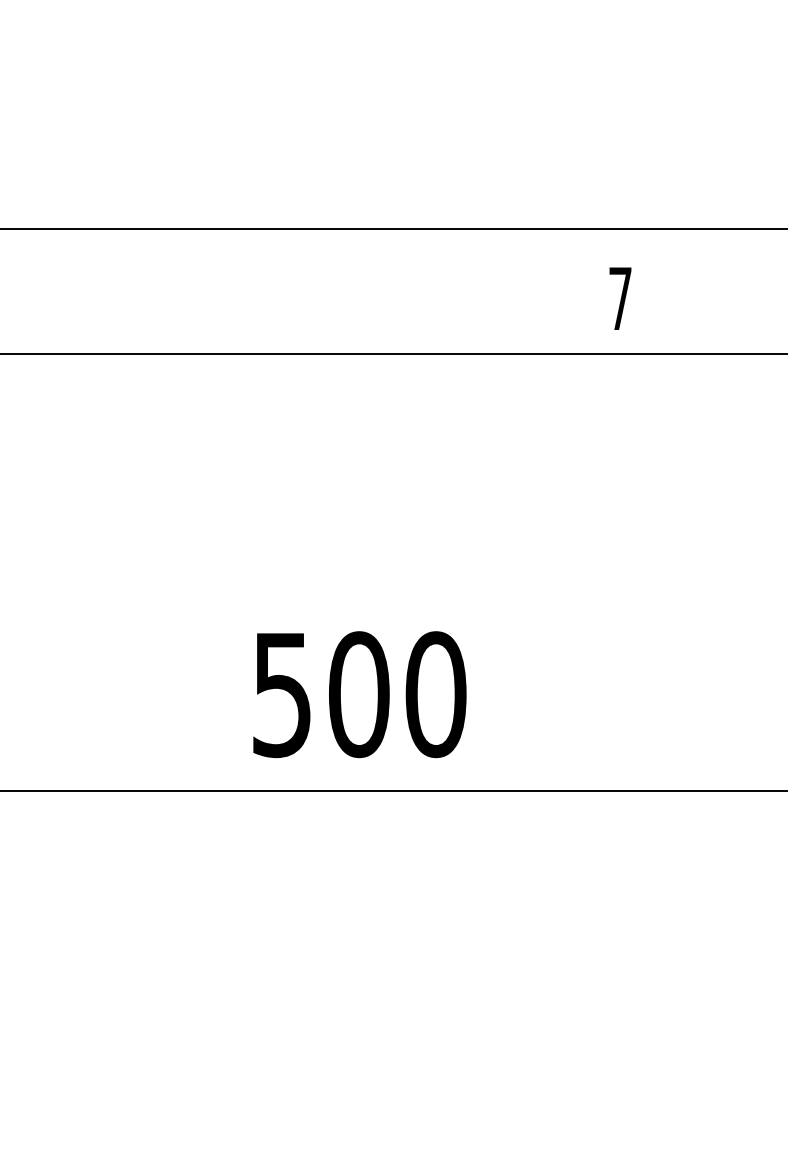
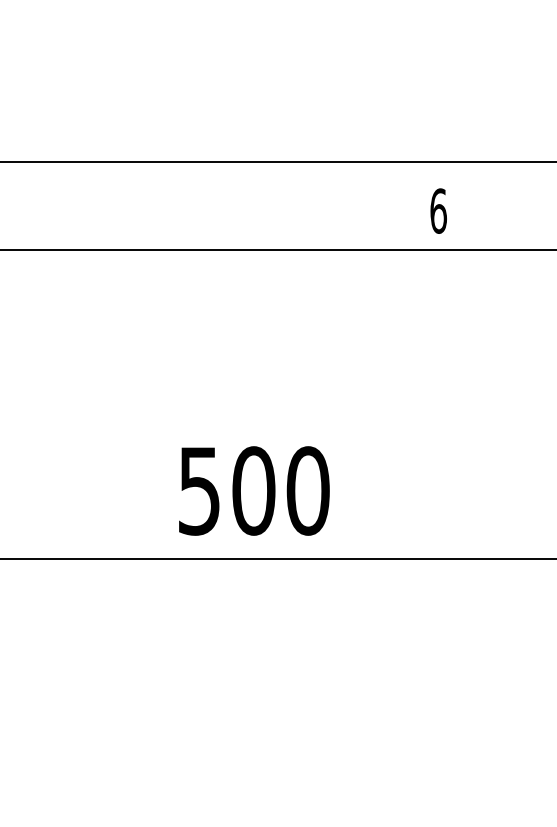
text: (620, 297) -> (438, 210), 7 -> 6

